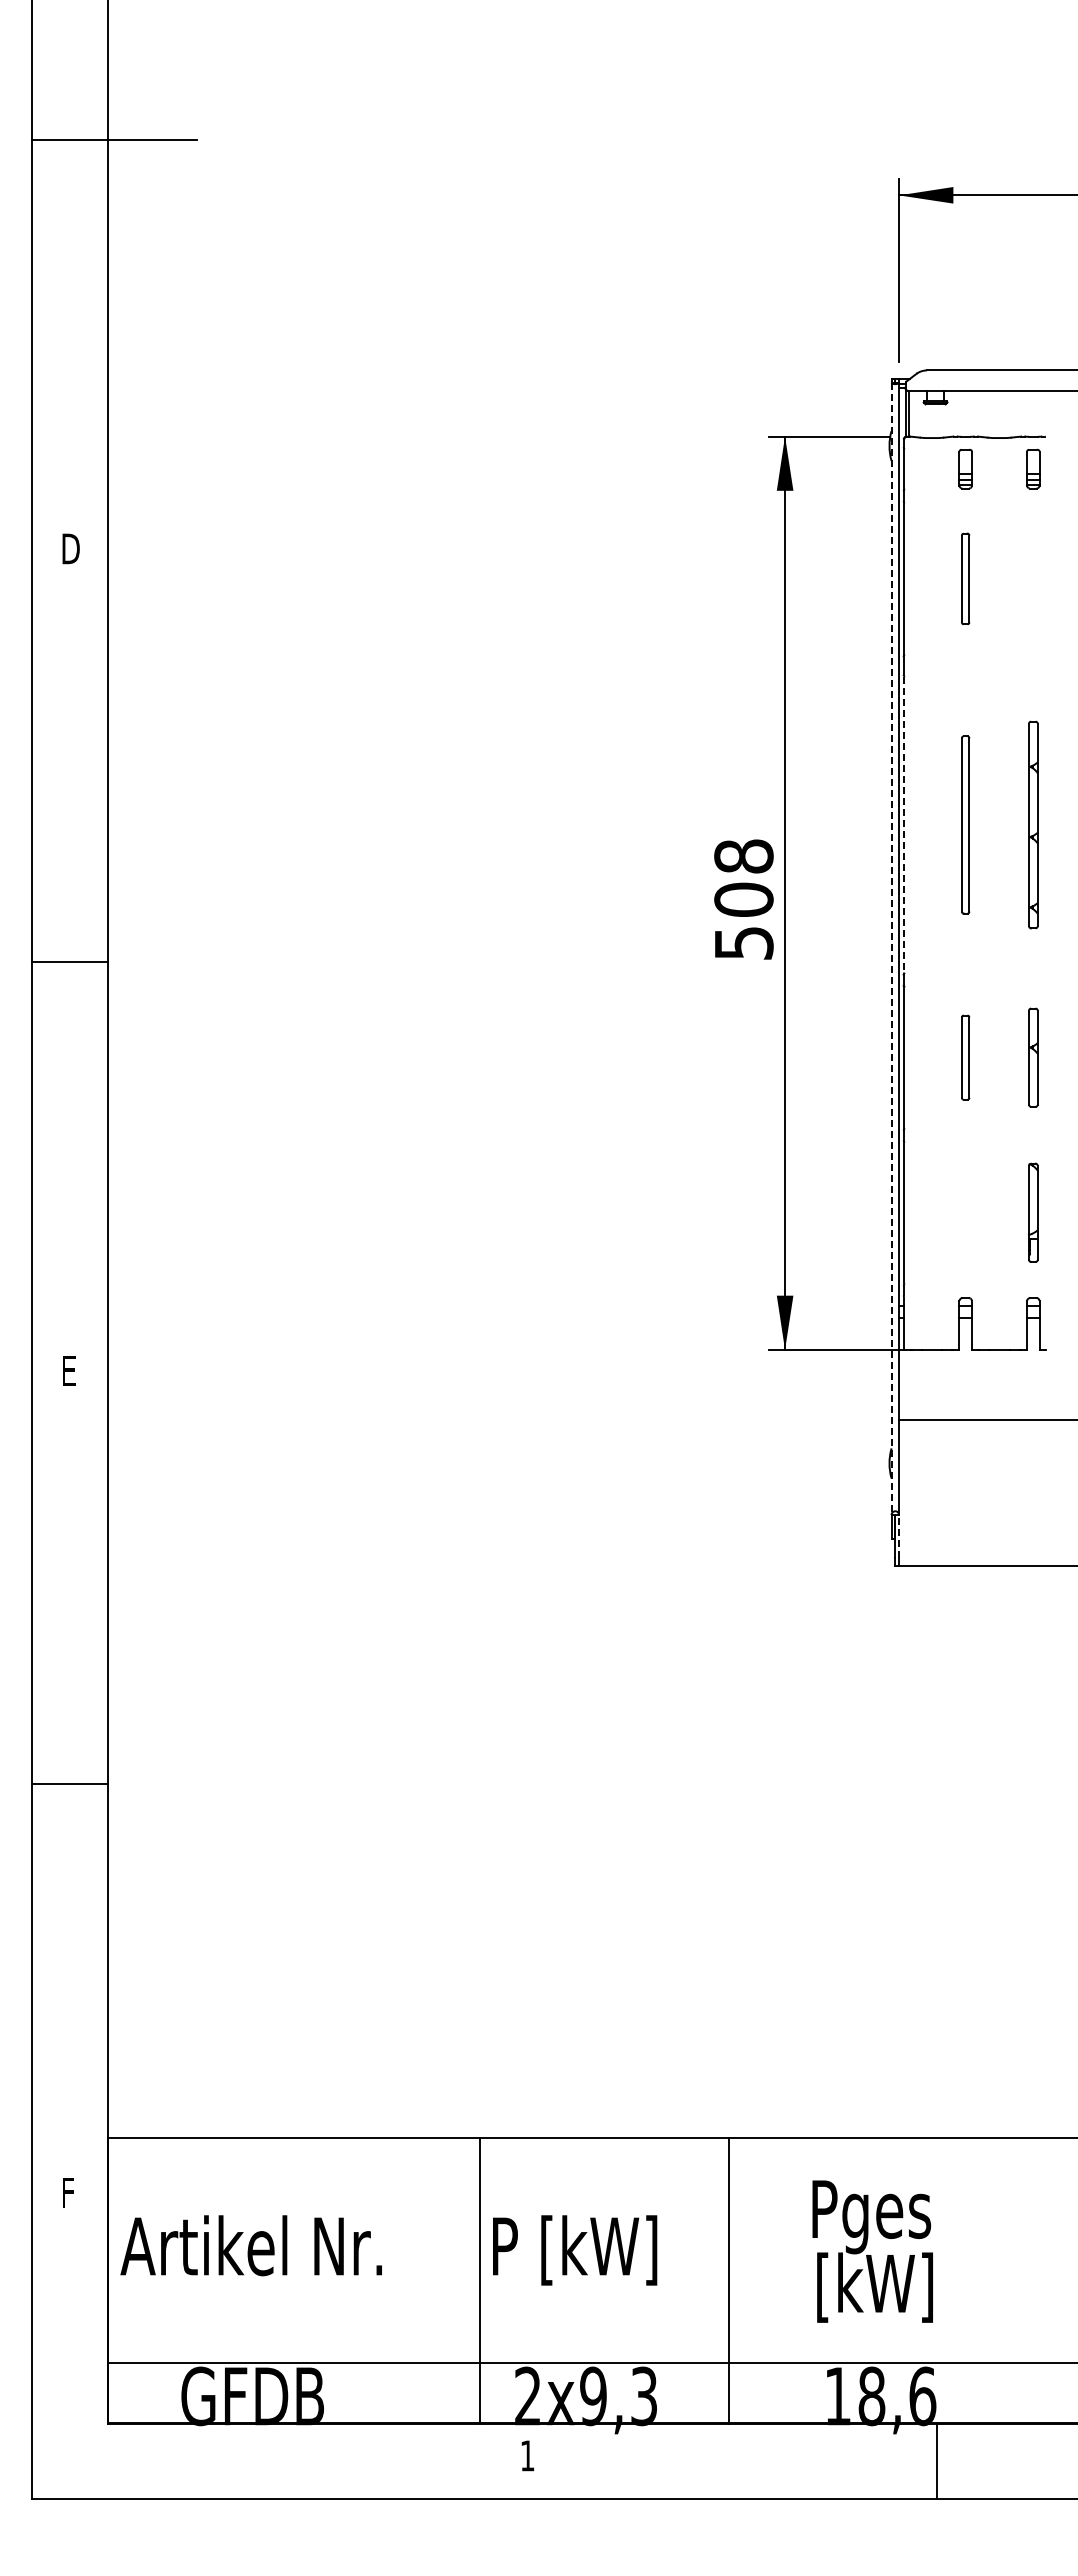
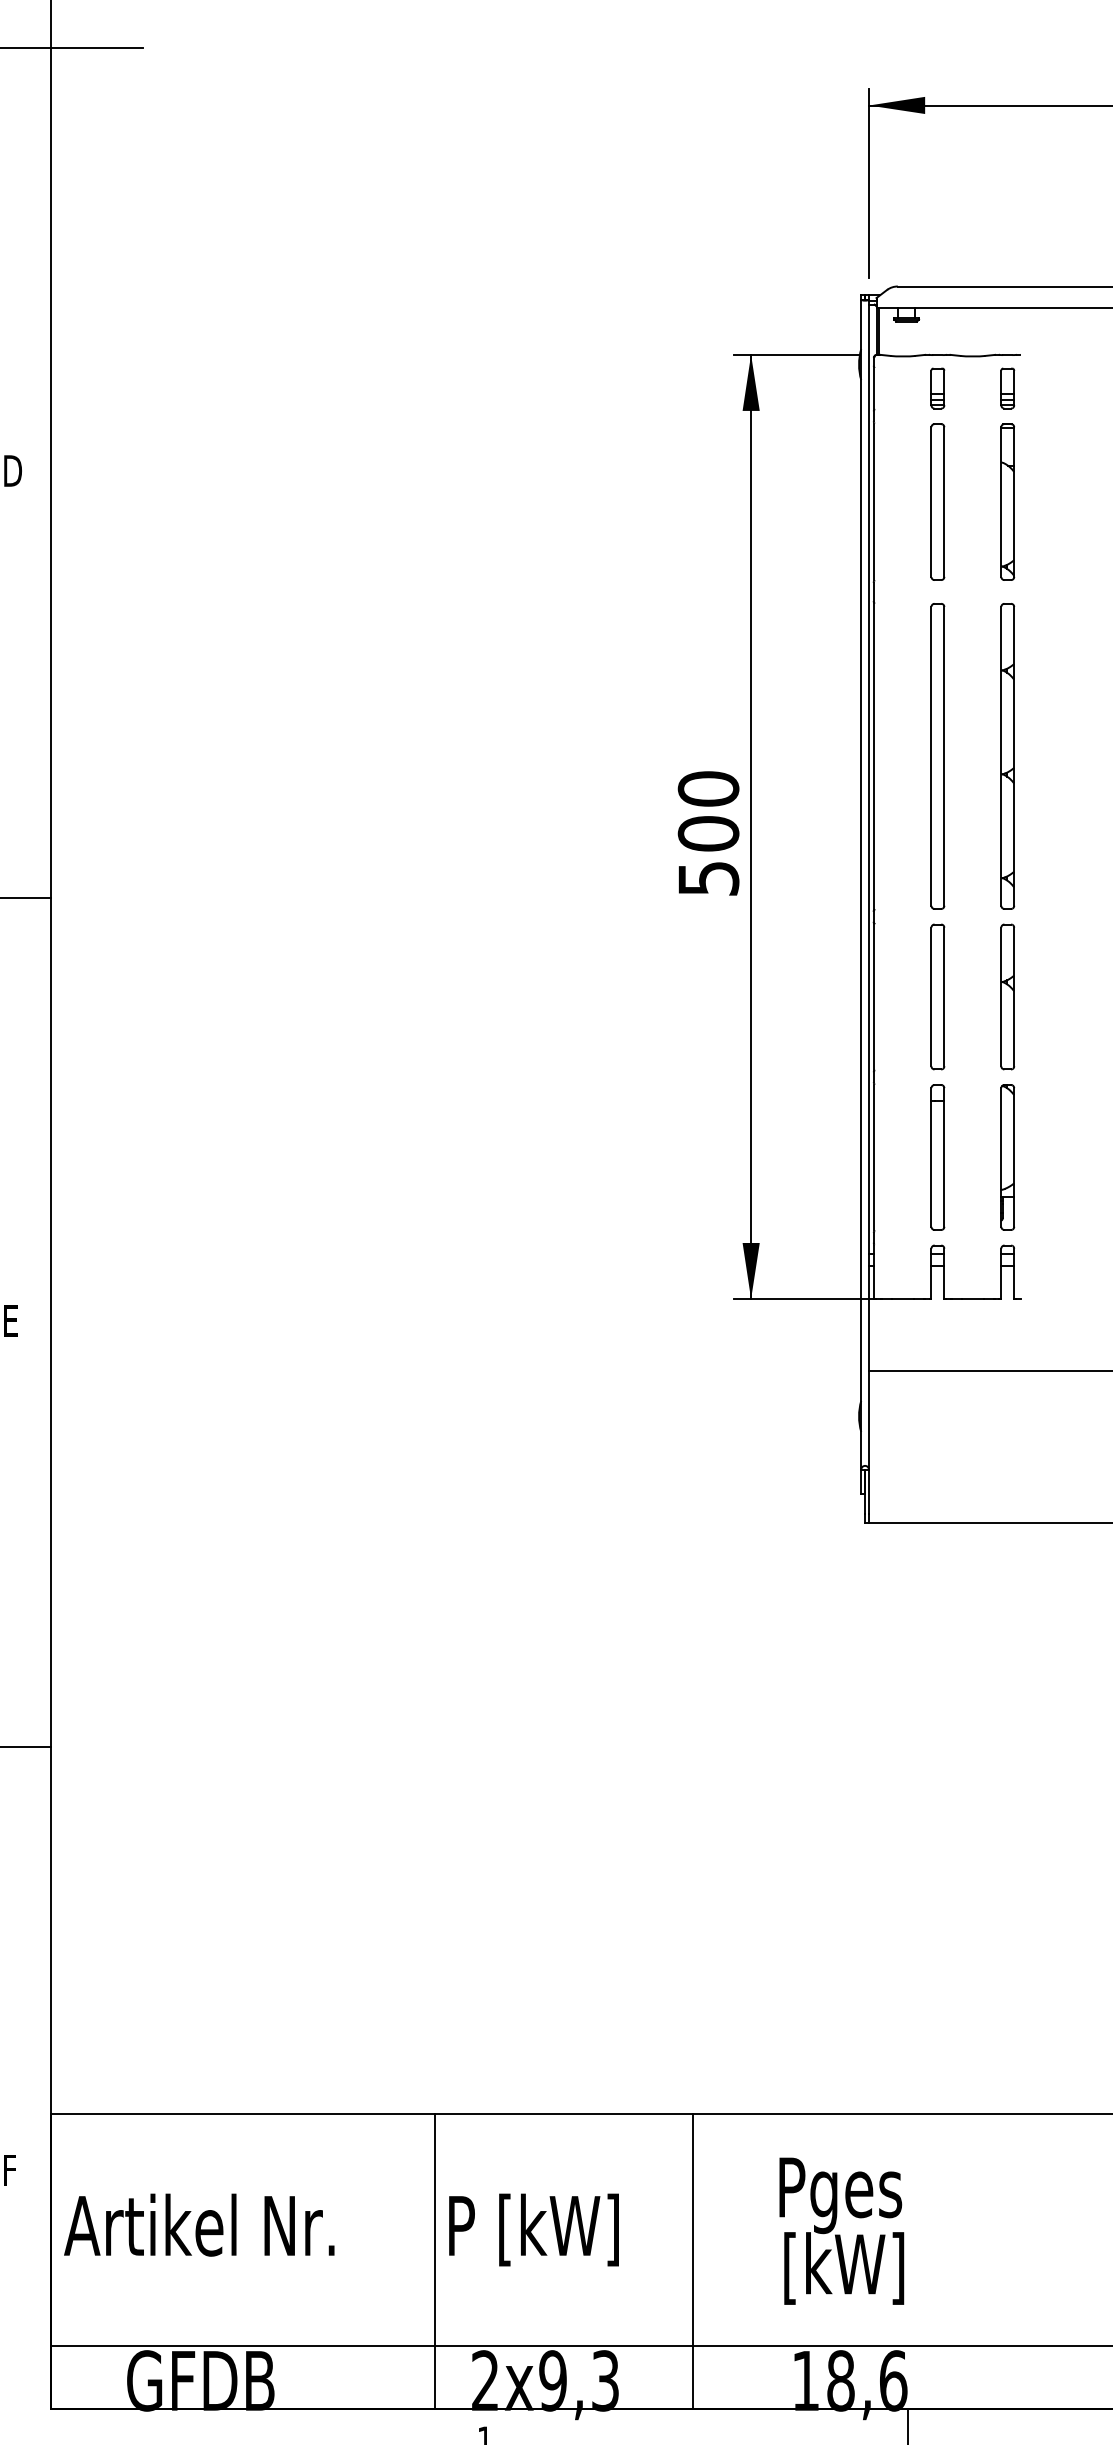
part: (965, 578) -> (937, 501), size x1.67
part: (1033, 578) -> (1007, 501), added
line: (904, 824) -> (874, 755), dashed -> solid
part: (965, 824) -> (937, 755), size x1.67
part: (1033, 824) -> (1007, 755), size x1.43
text: (743, 856) -> (708, 788), 508 -> 500
line: (891, 949) -> (861, 885), dashed -> solid
part: (965, 1057) -> (937, 996), size x1.67
part: (1033, 1057) -> (1007, 996), size x1.43
part: (965, 1212) -> (937, 1157), added
part: (1033, 1212) -> (1007, 1157), size x1.43
line: (899, 1536) -> (869, 1491), dashed -> solid

